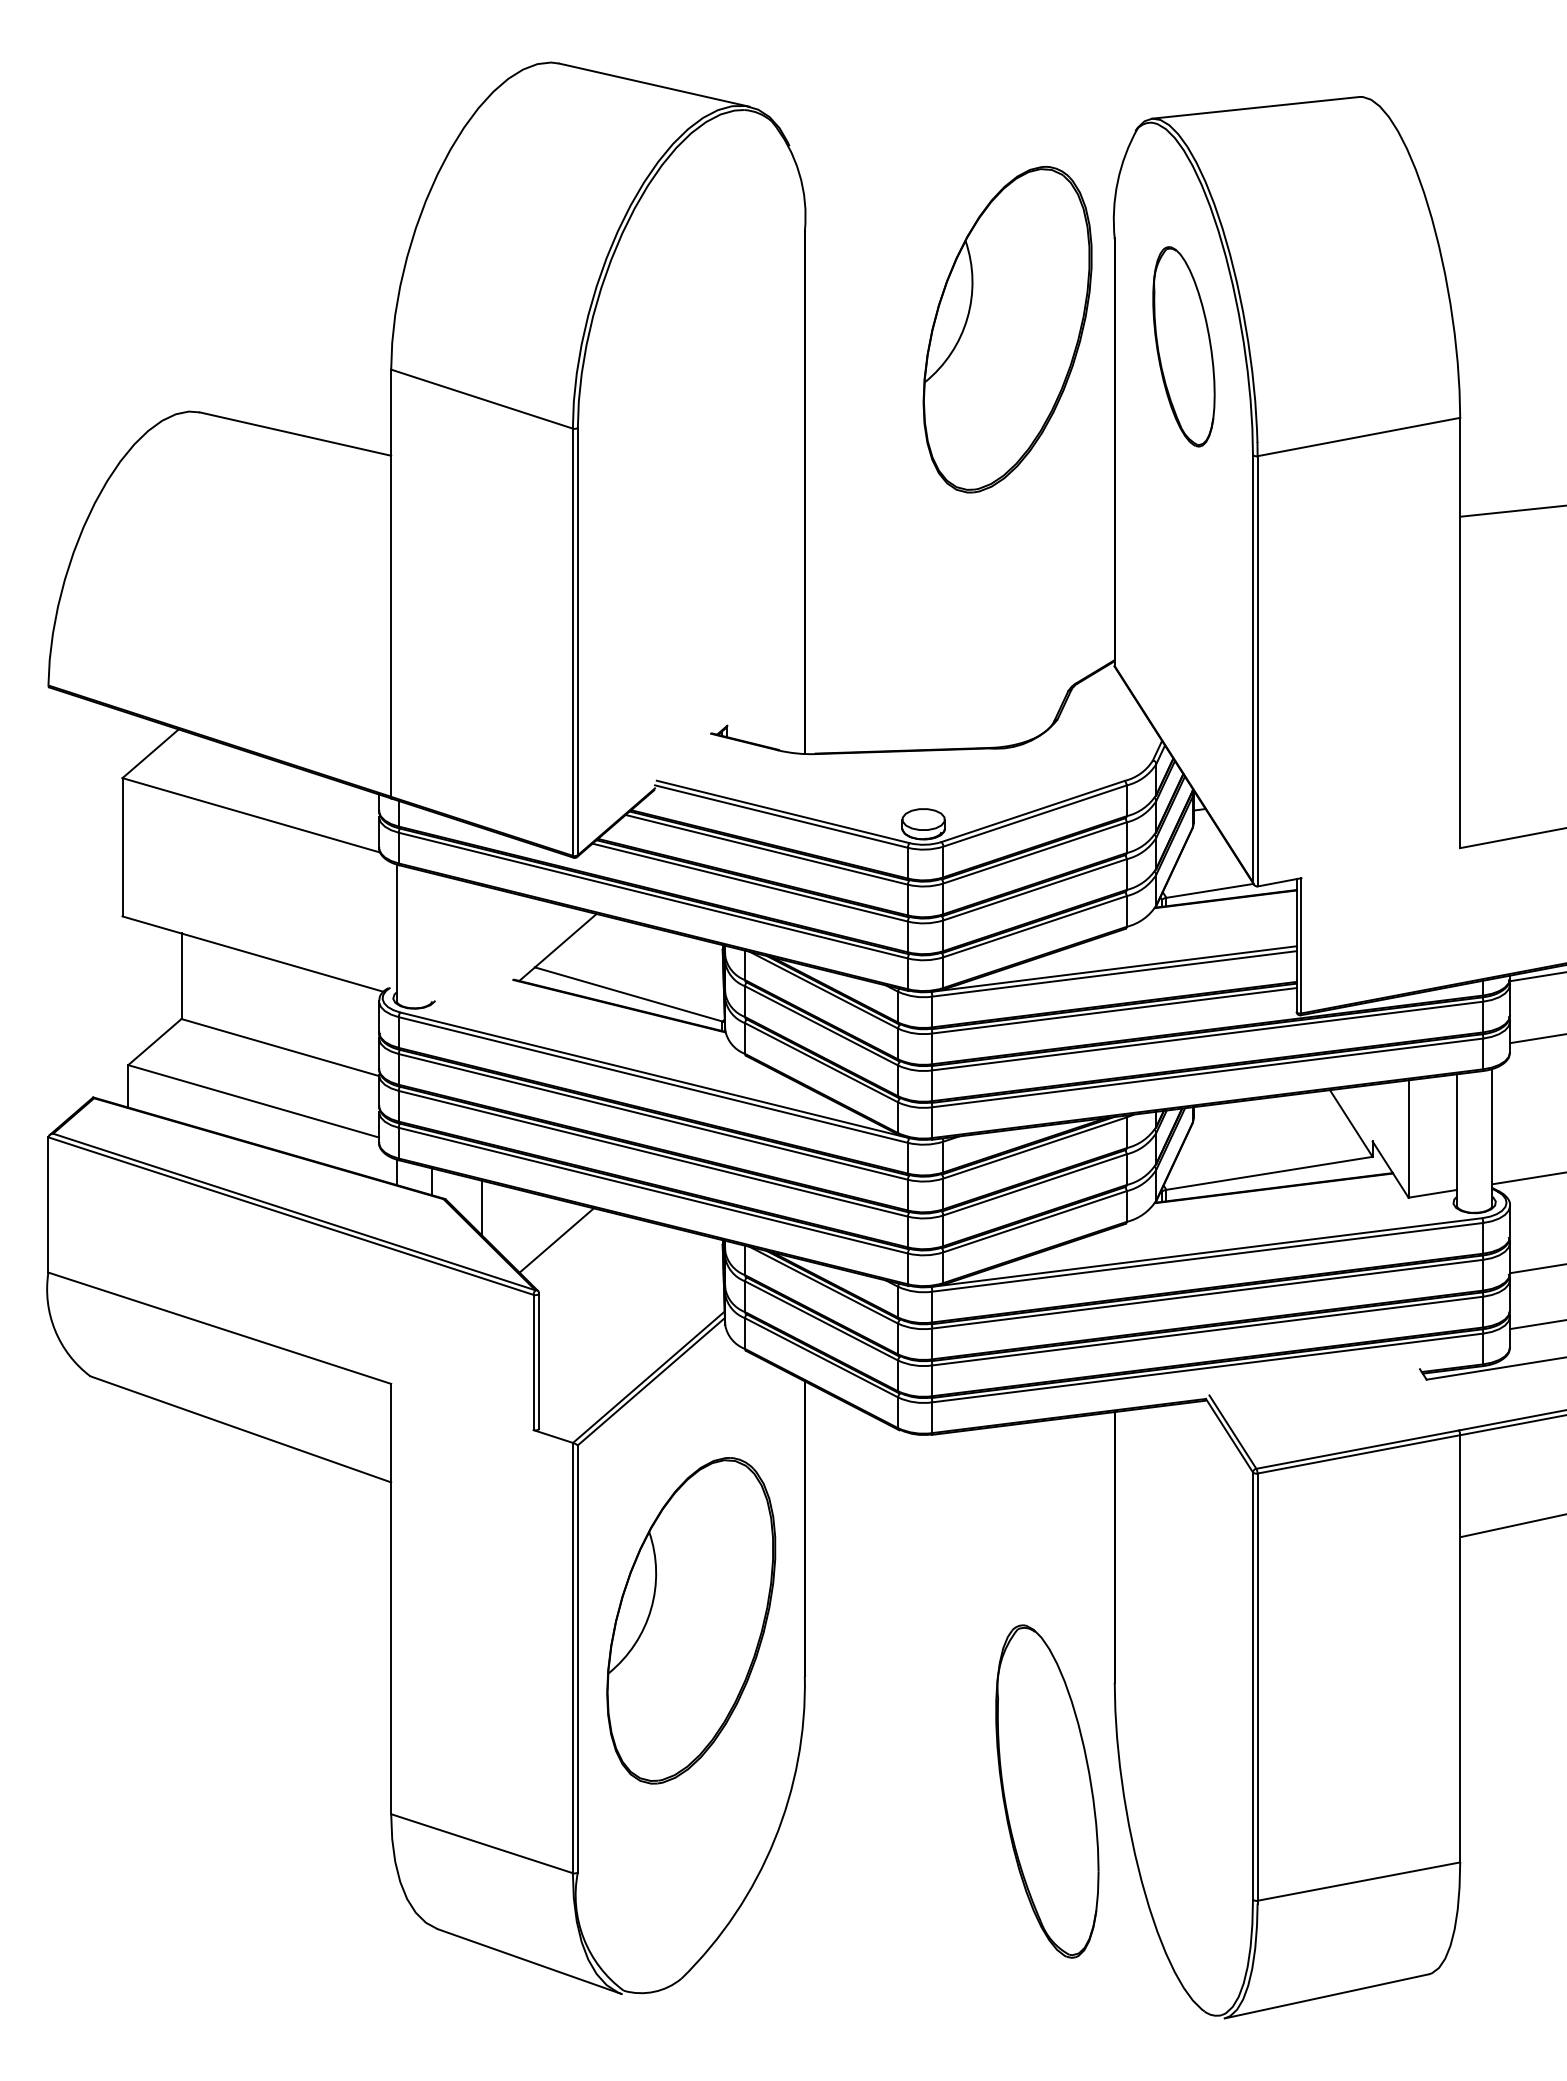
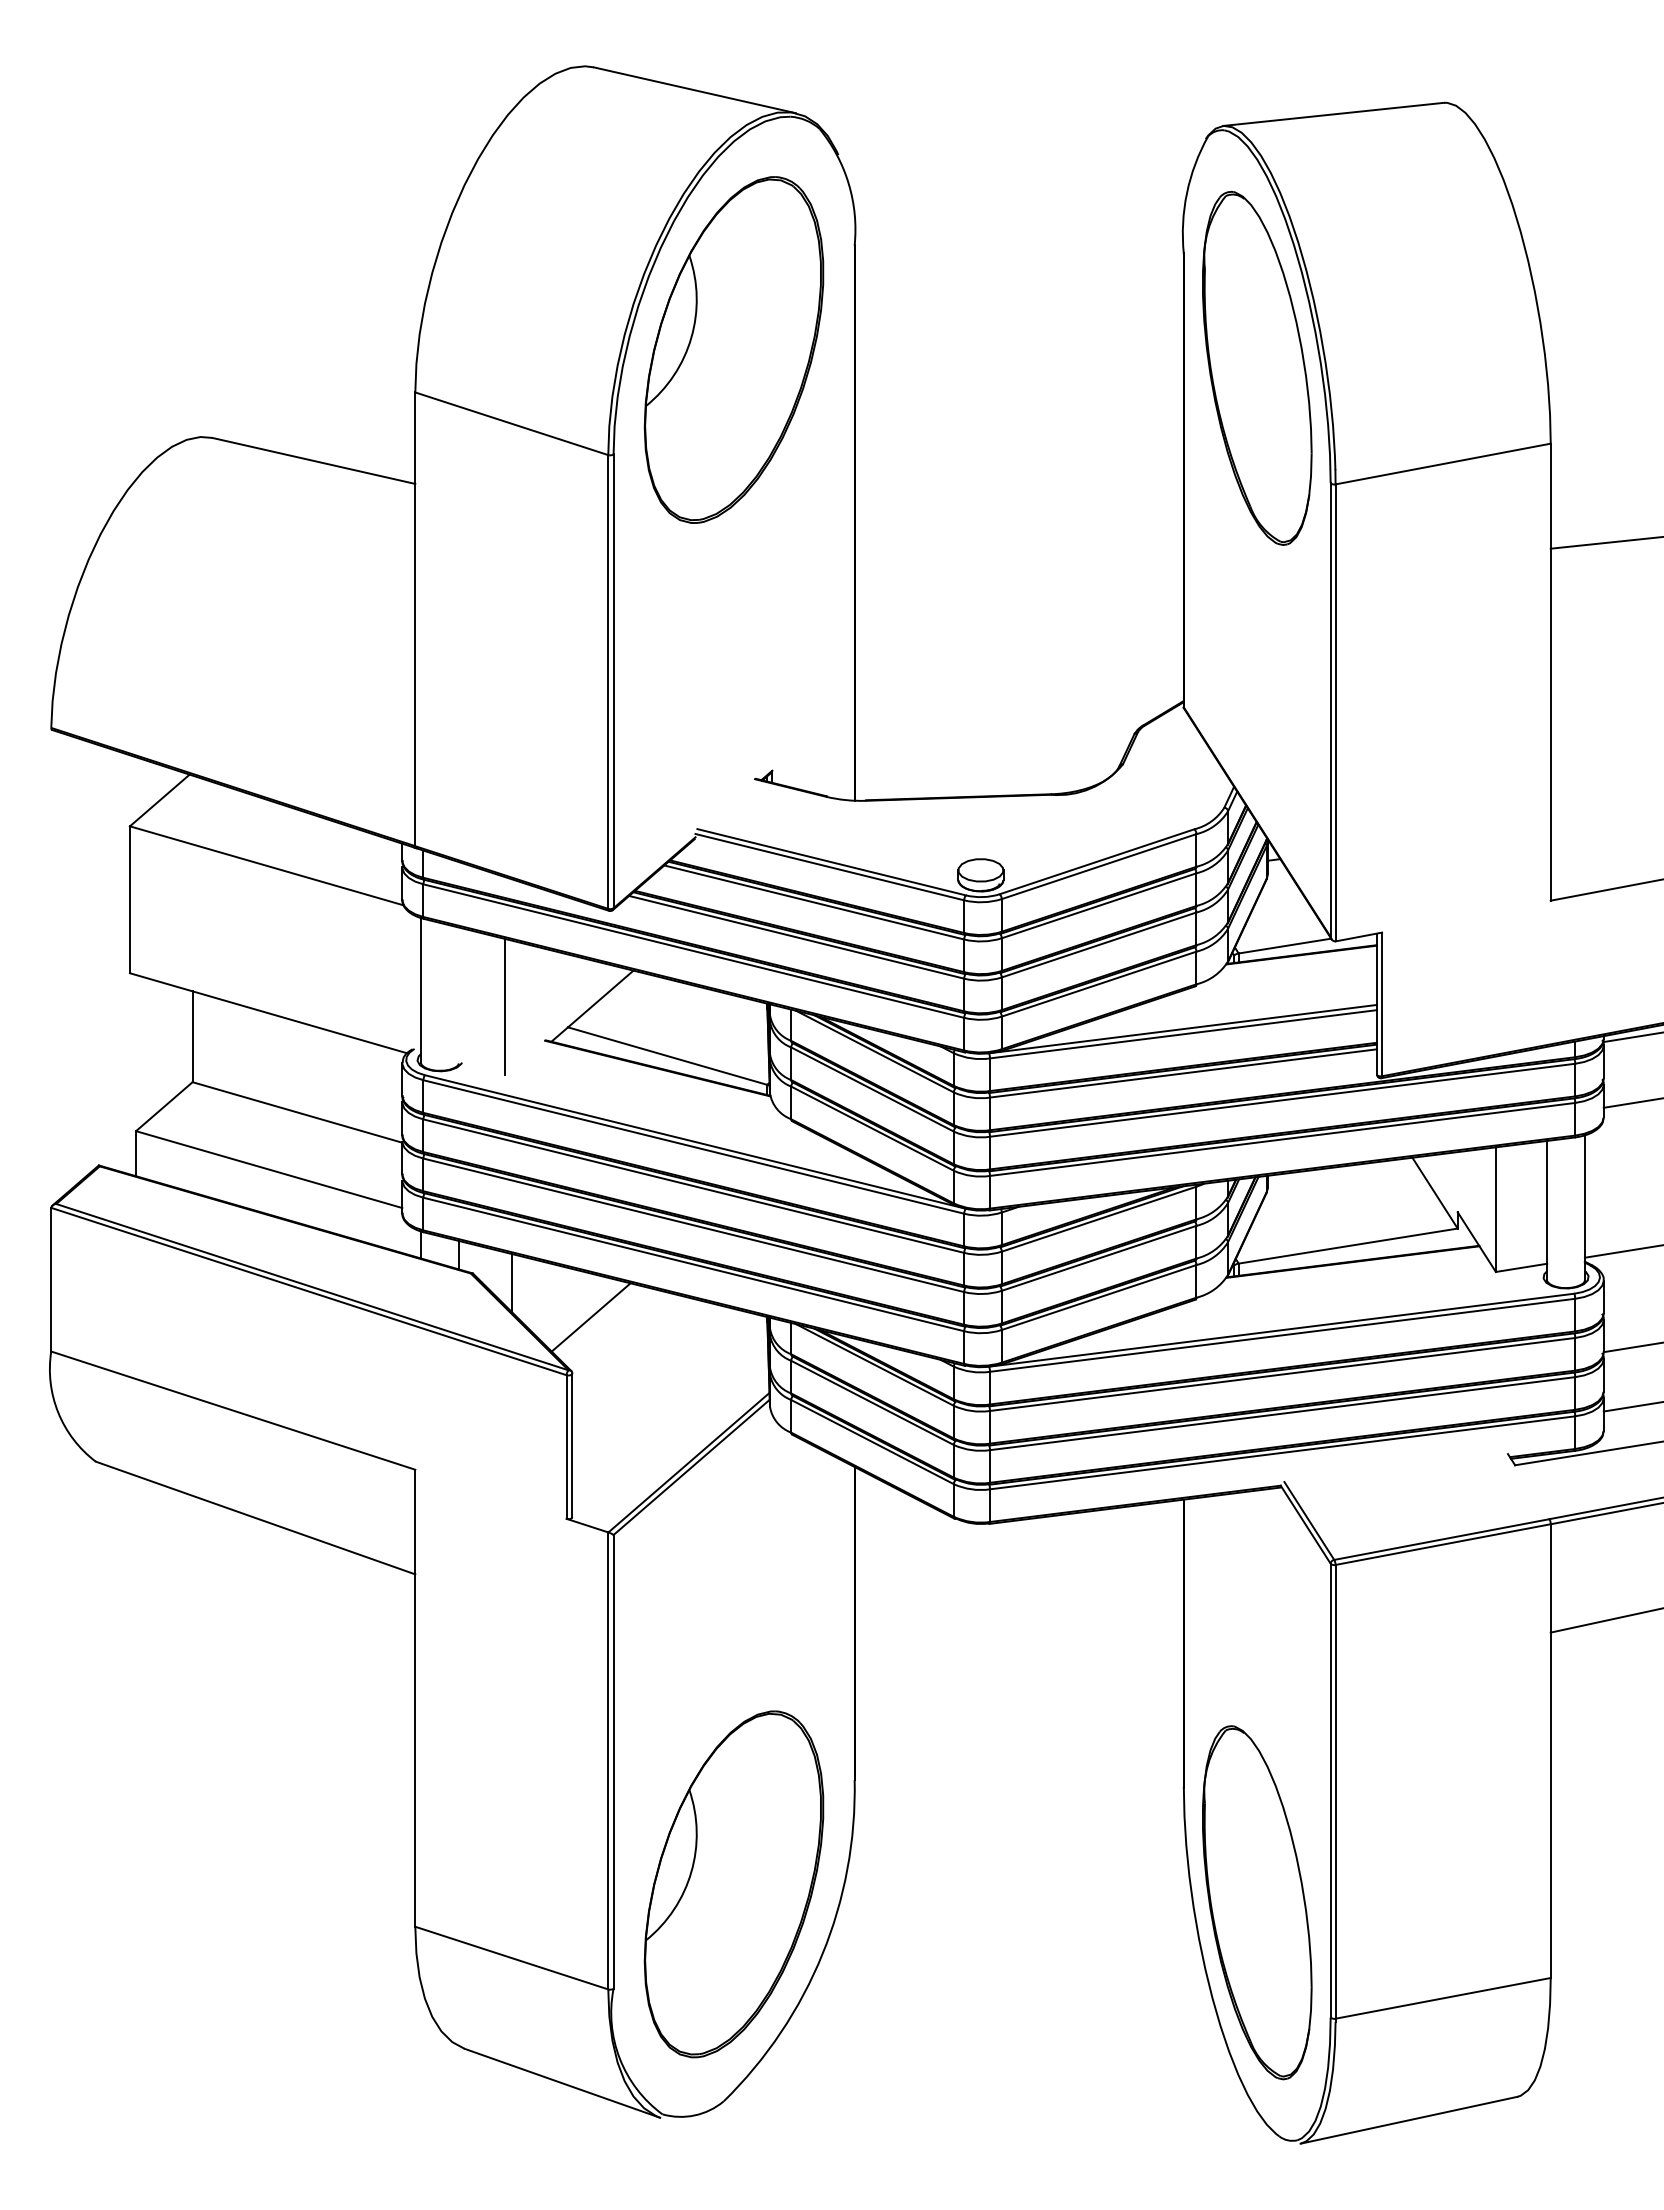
part: (1007, 329) -> (733, 349), moved
part: (1184, 346) -> (1257, 367), size x1.67
line: (476, 948) -> (505, 1007), added
part: (690, 1620) -> (733, 1884), moved
part: (1047, 1791) -> (1257, 1902), moved

